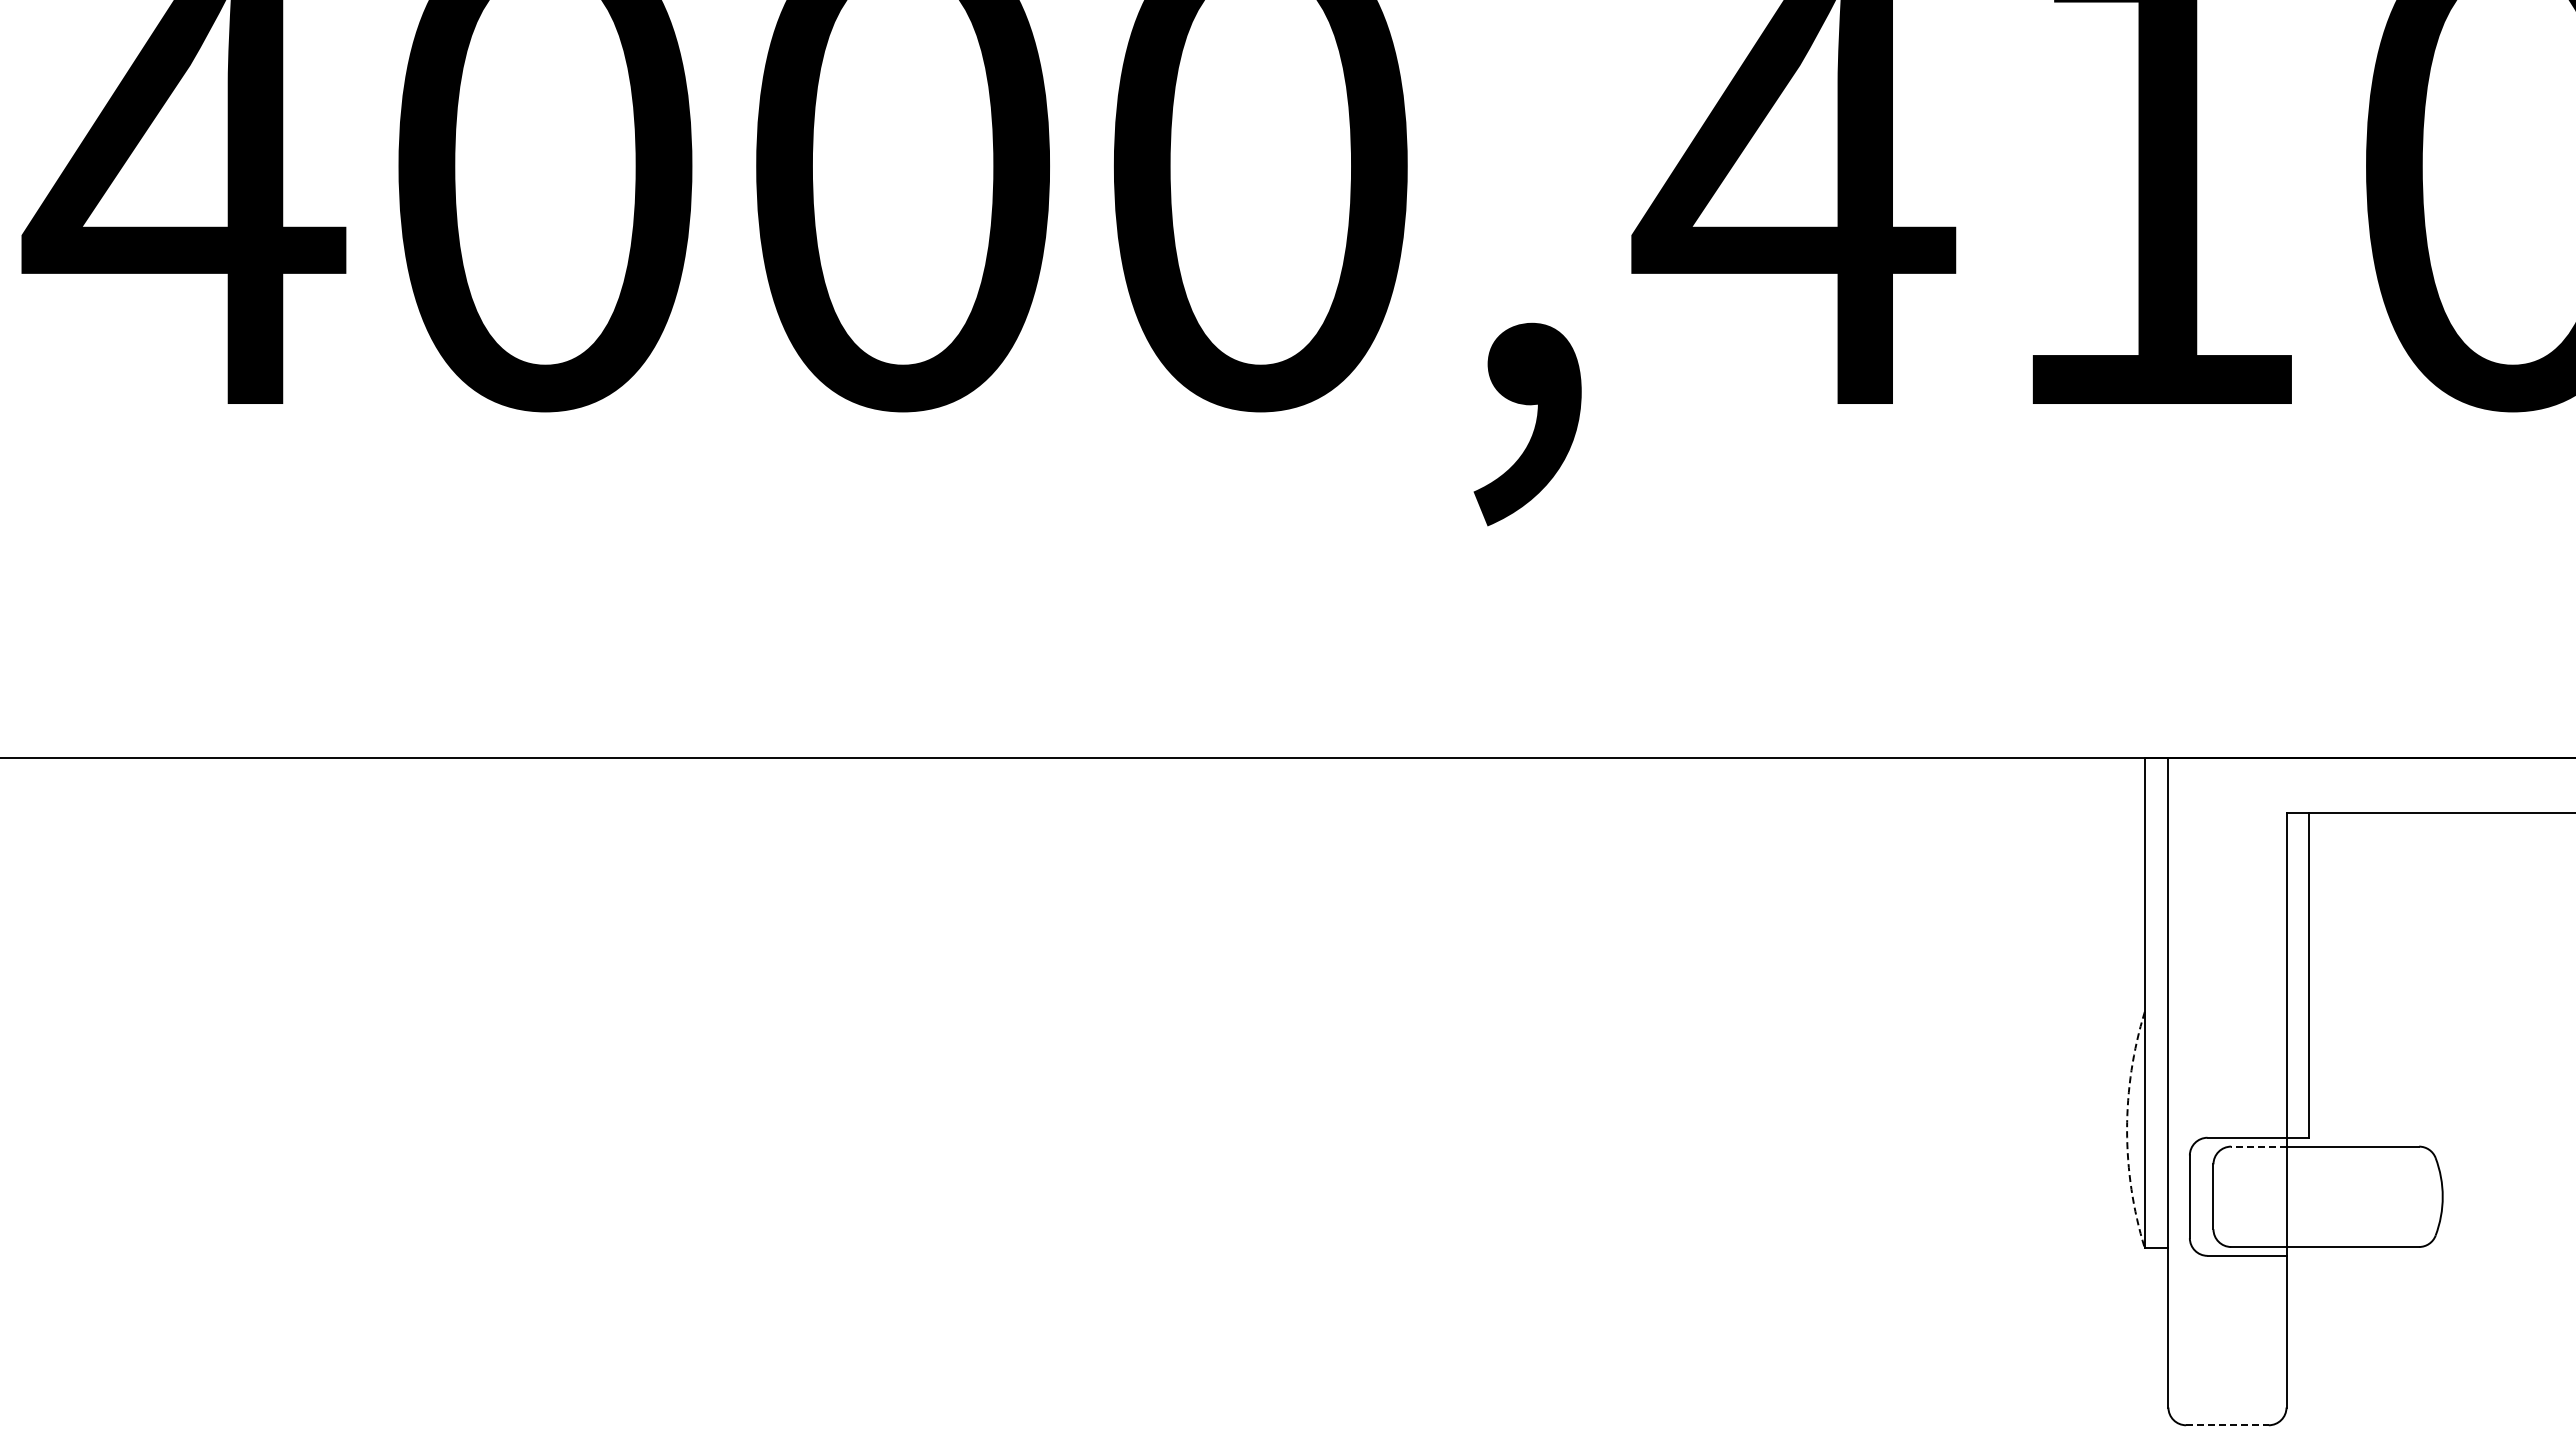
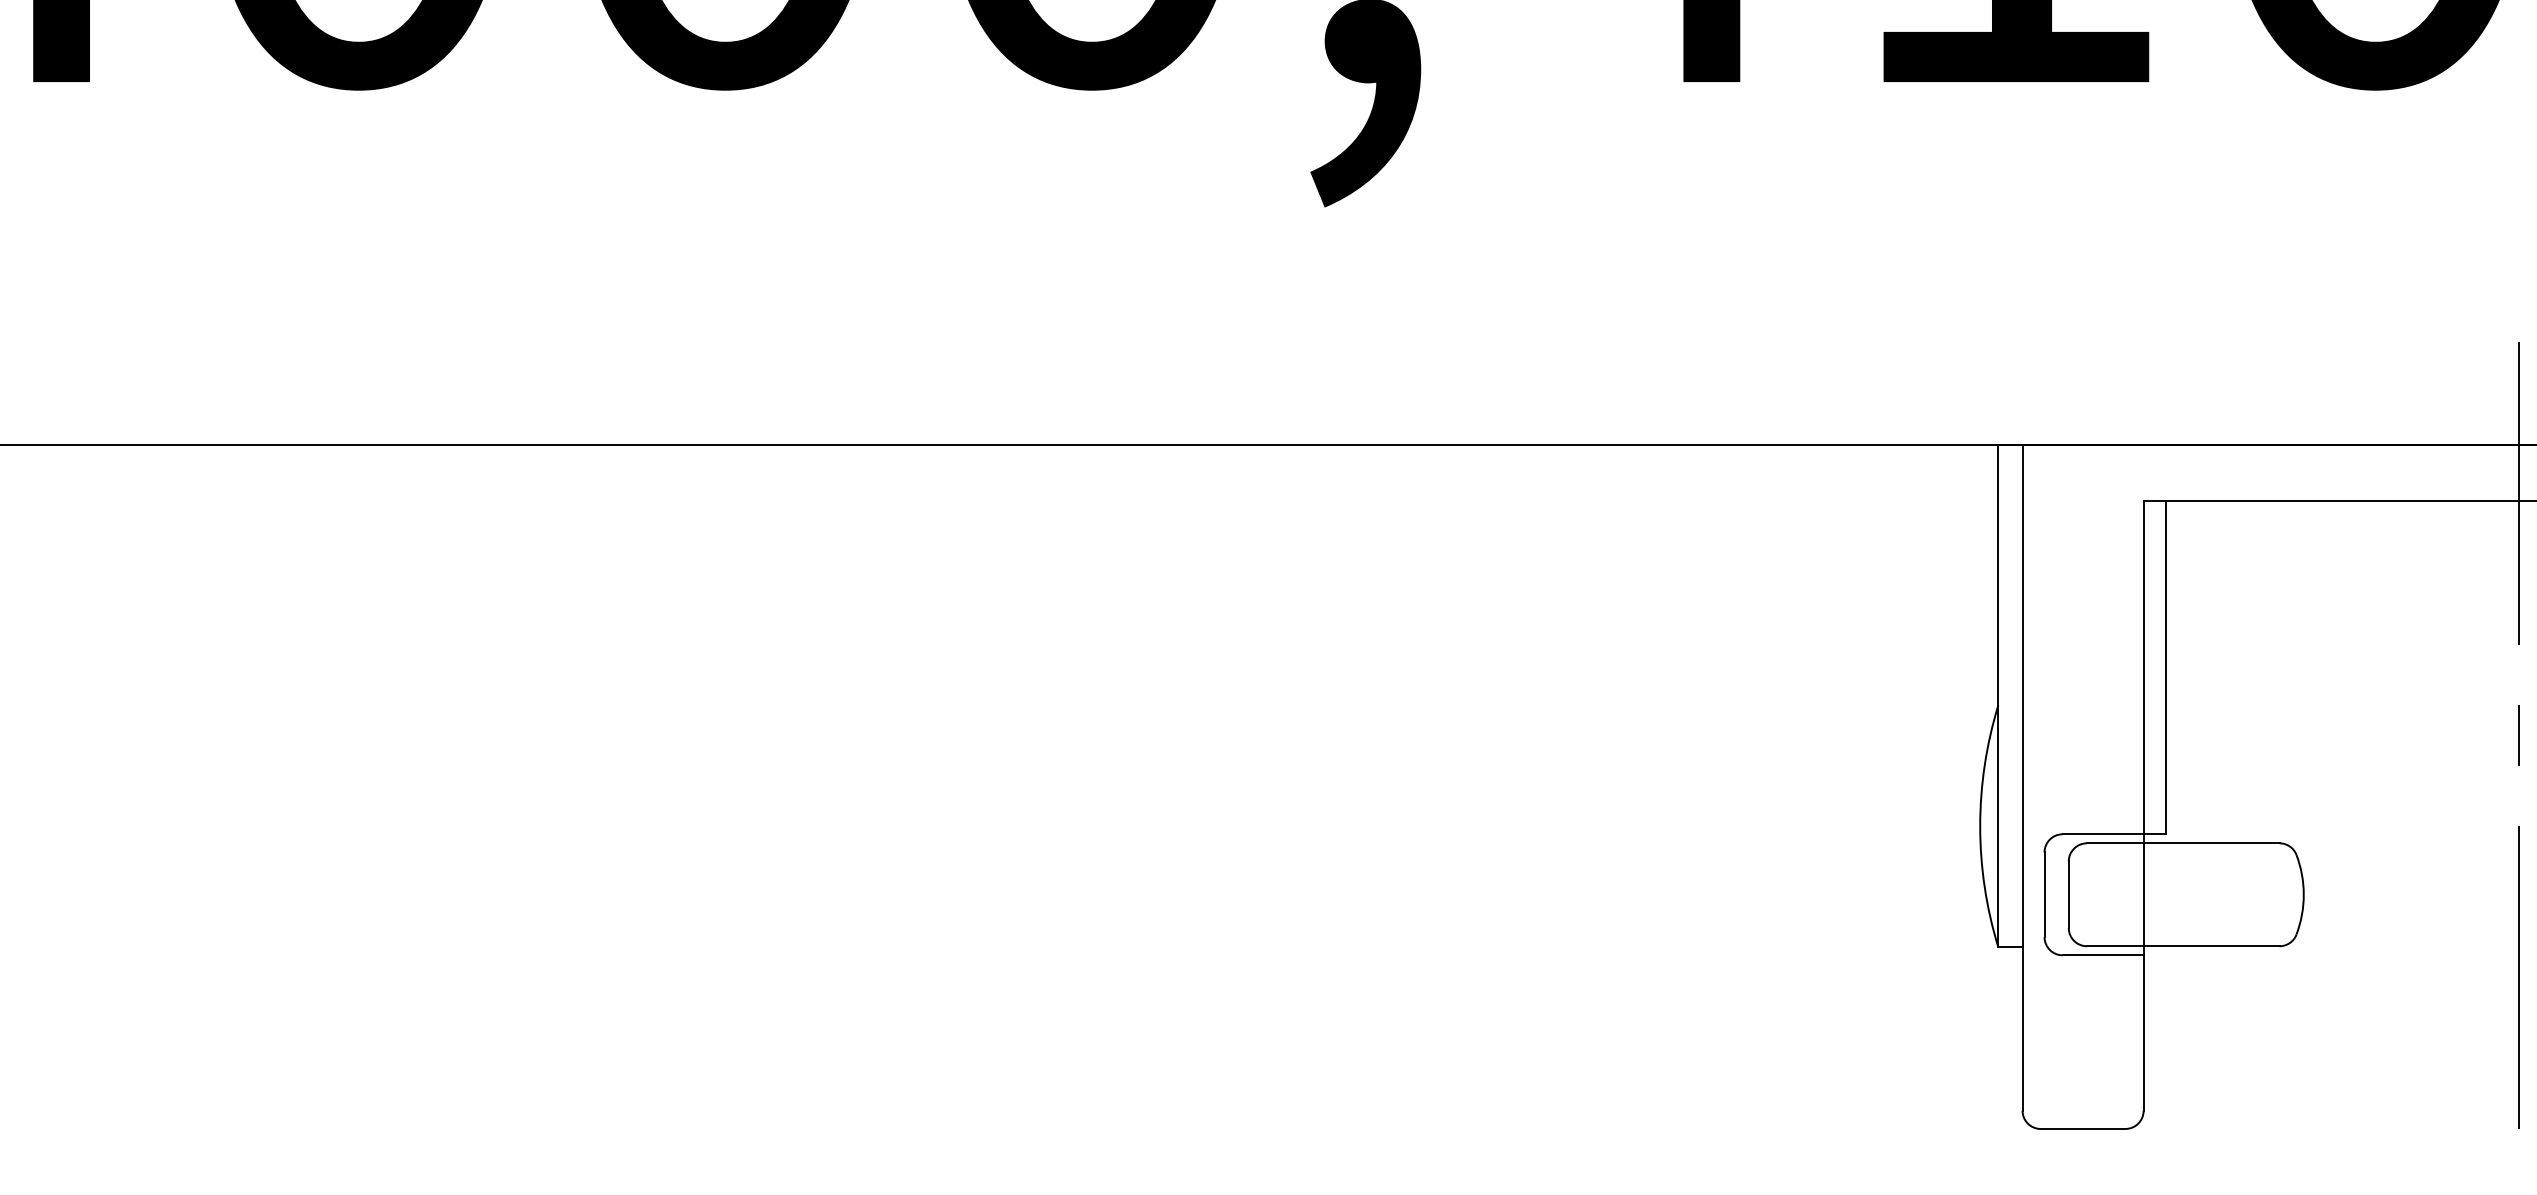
arc: (2127, 1130) -> (1980, 826), dashed -> solid
line: (2258, 1146) -> (2114, 843), dashed -> solid
line: (2227, 1425) -> (2083, 1129), dashed -> solid

